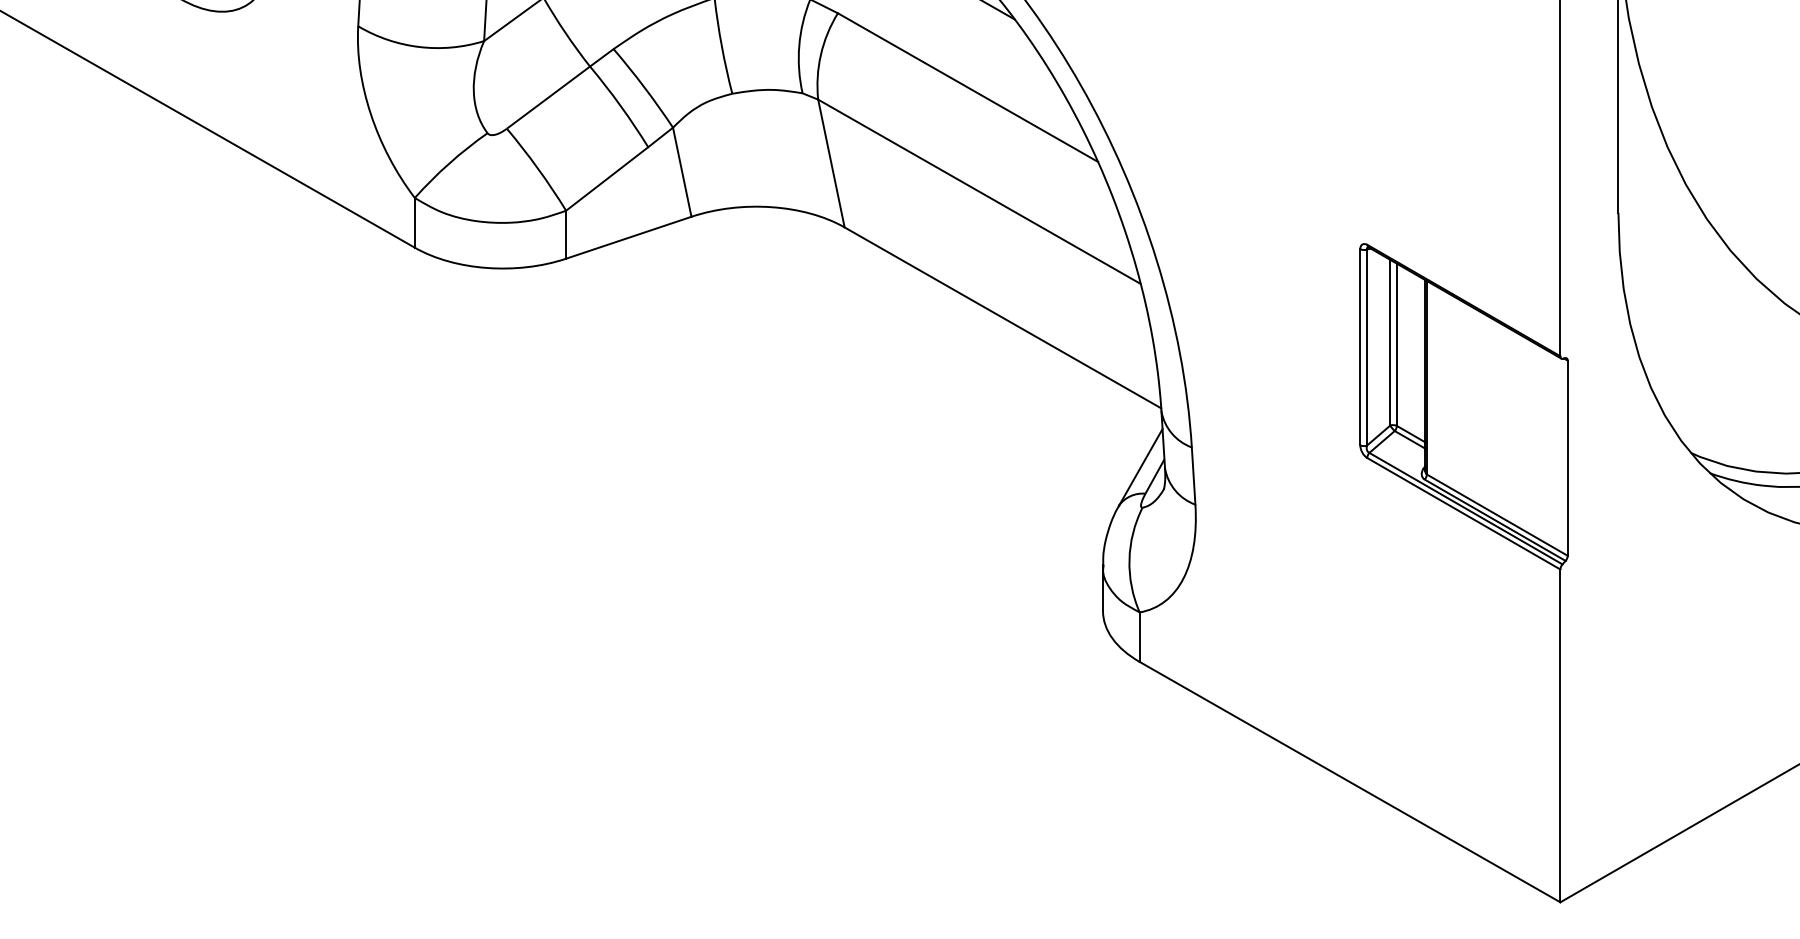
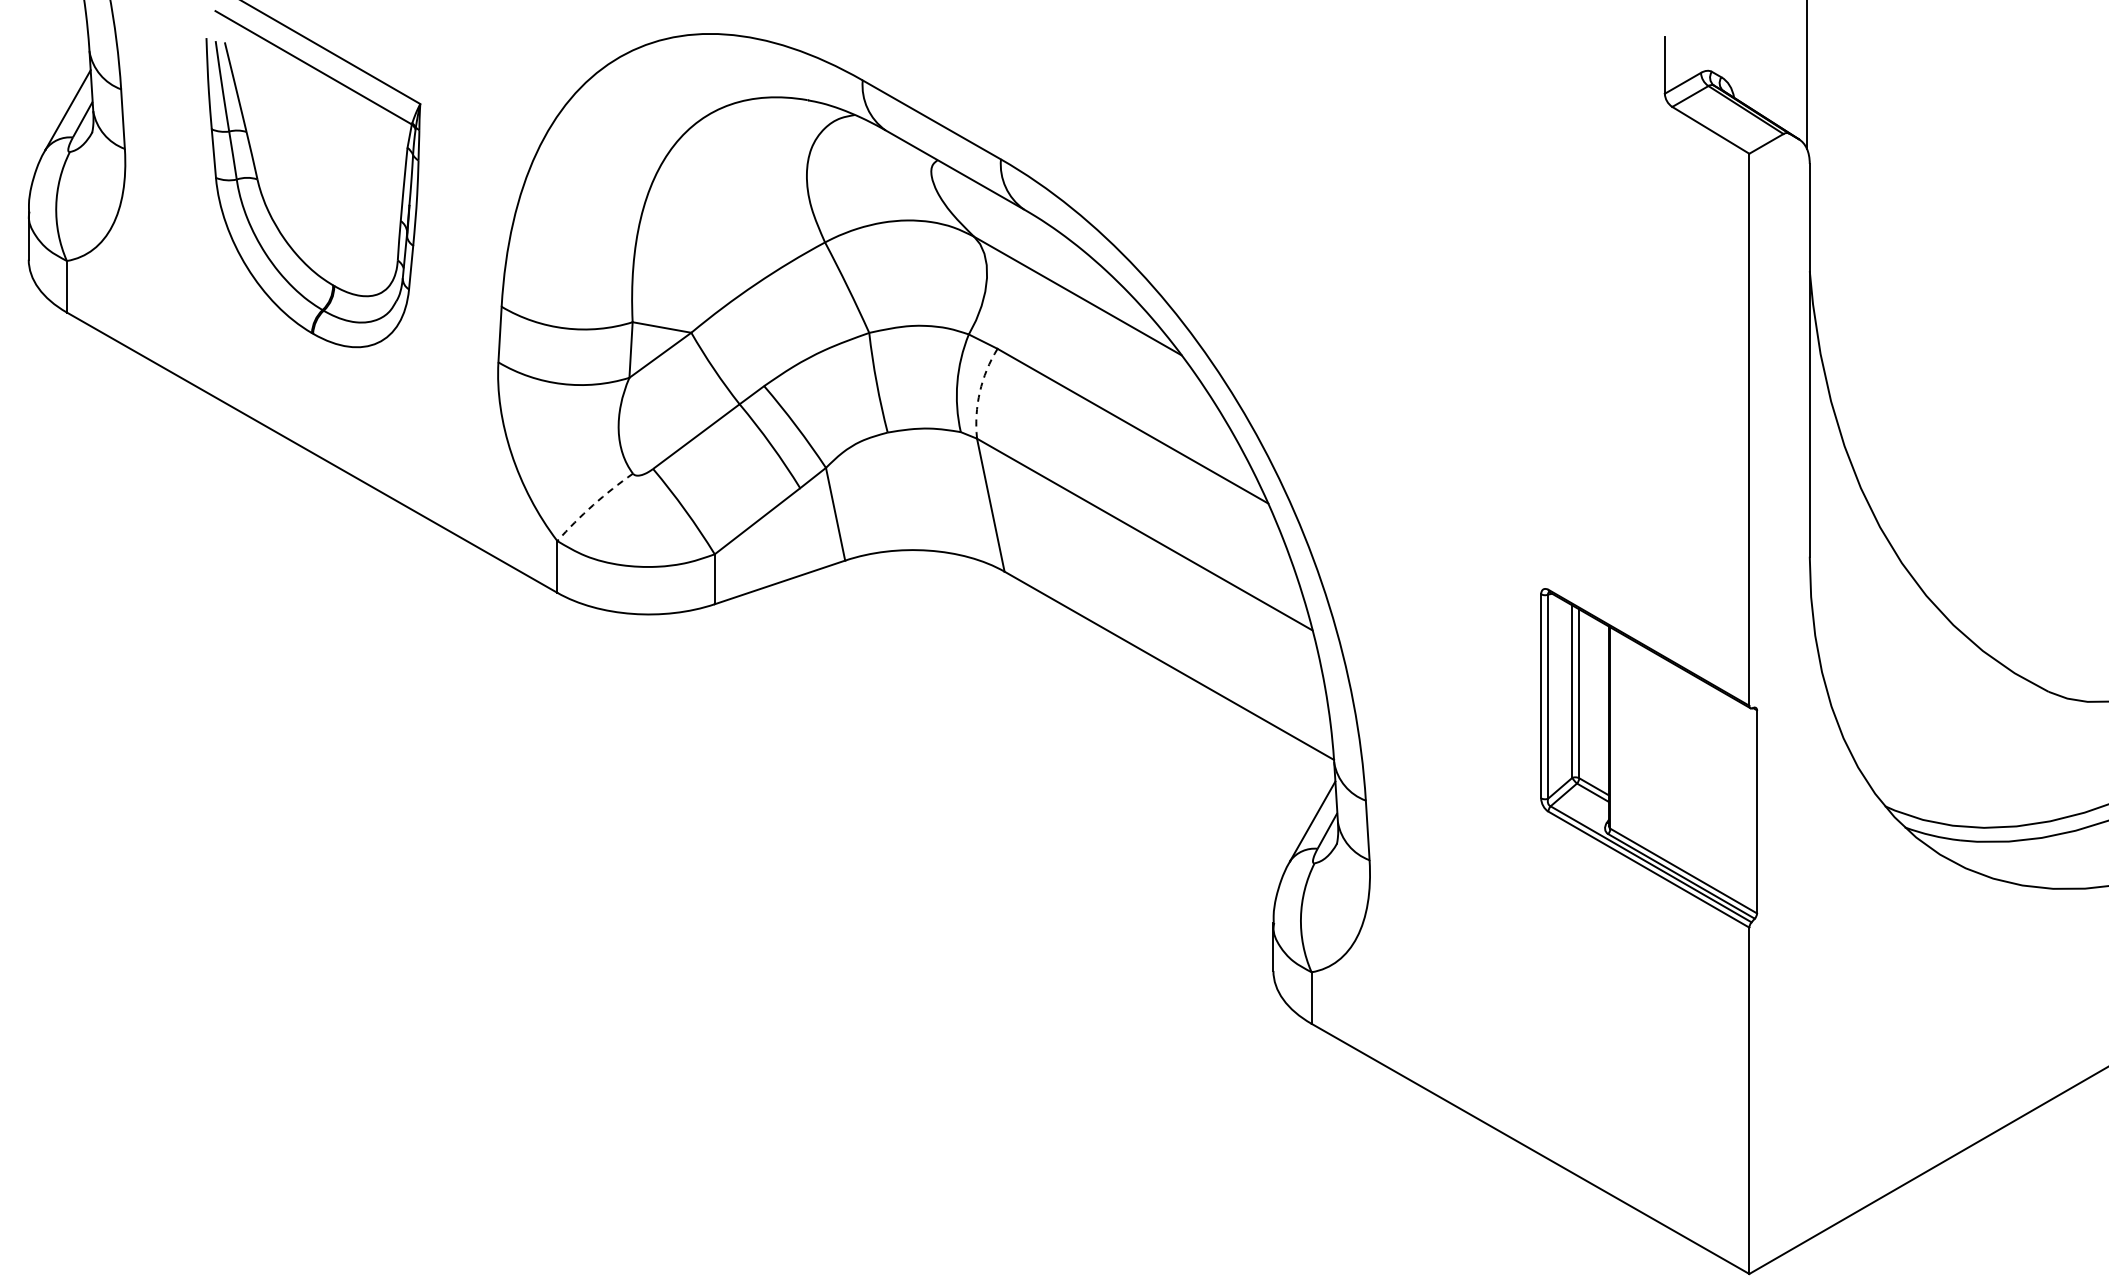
arc: (820, 55) -> (979, 392), solid -> dashed
arc: (449, 163) -> (593, 505), solid -> dashed

